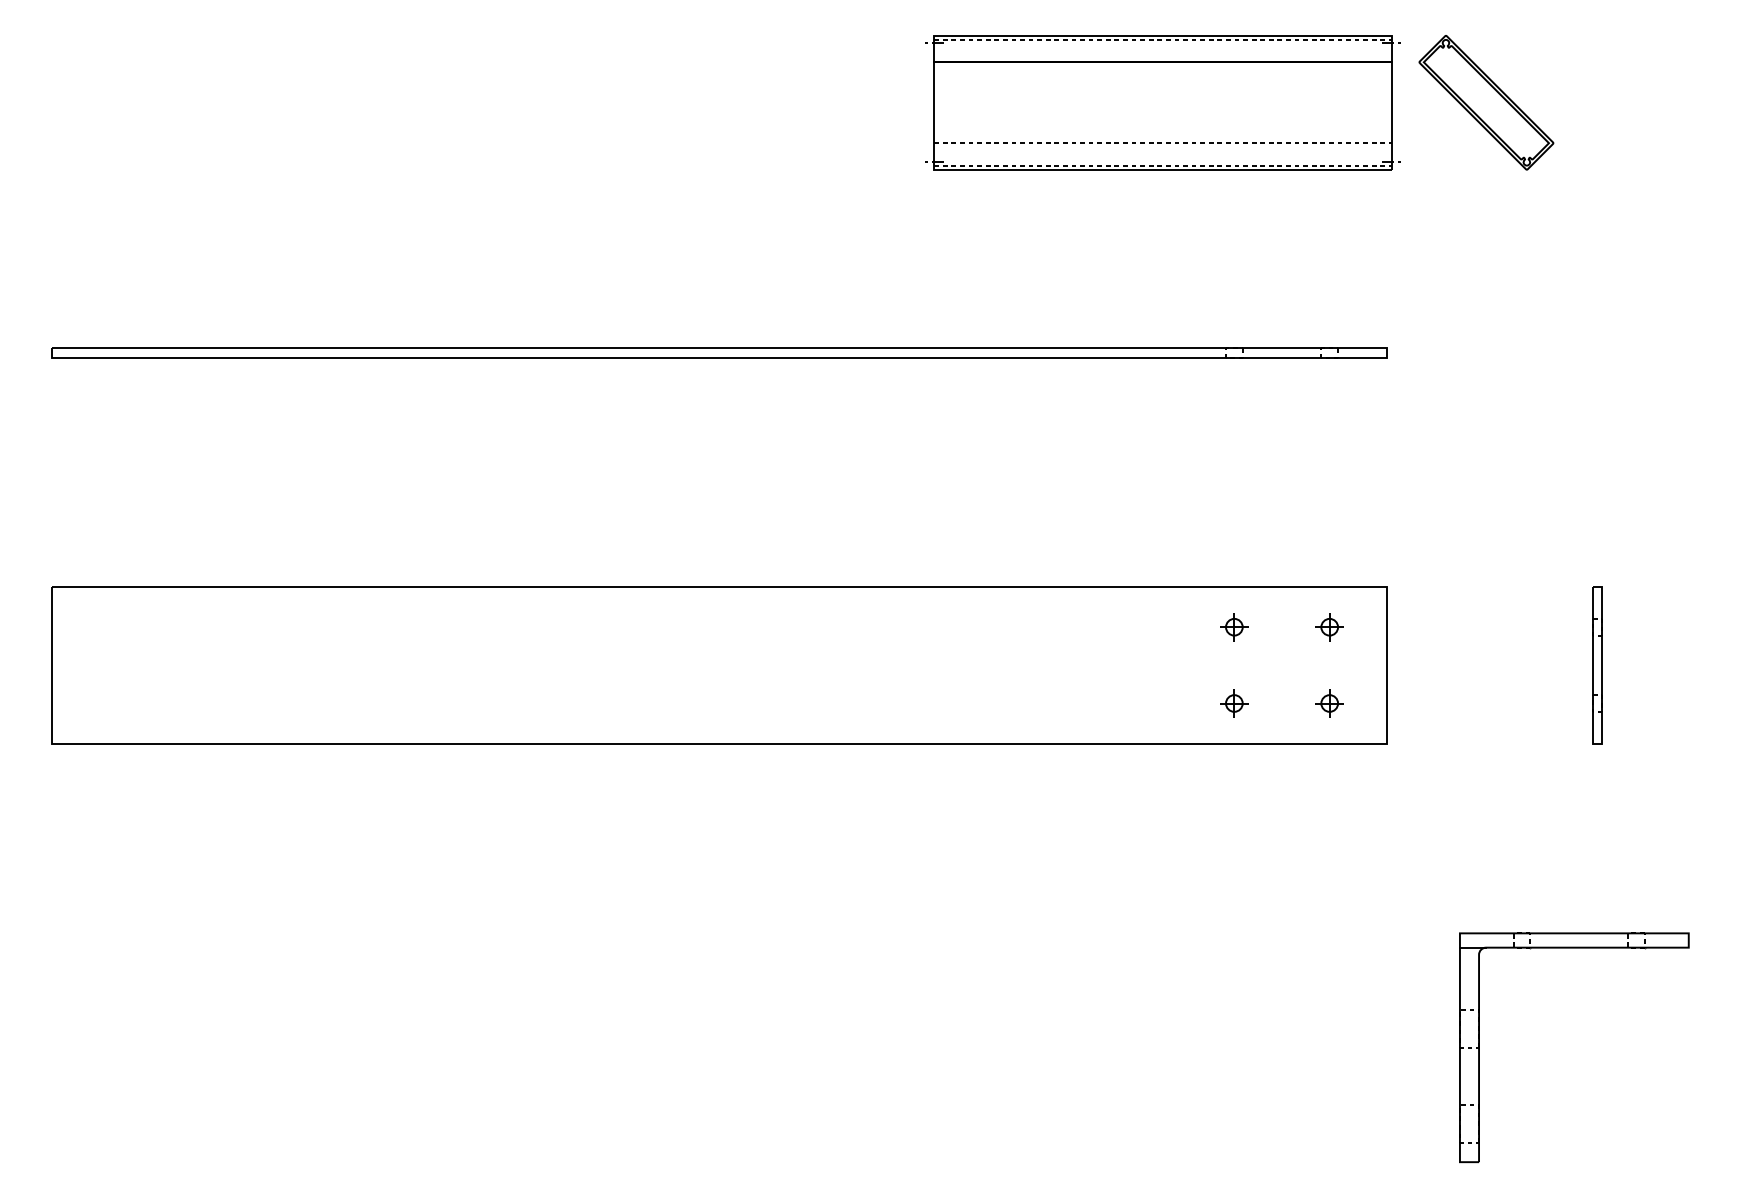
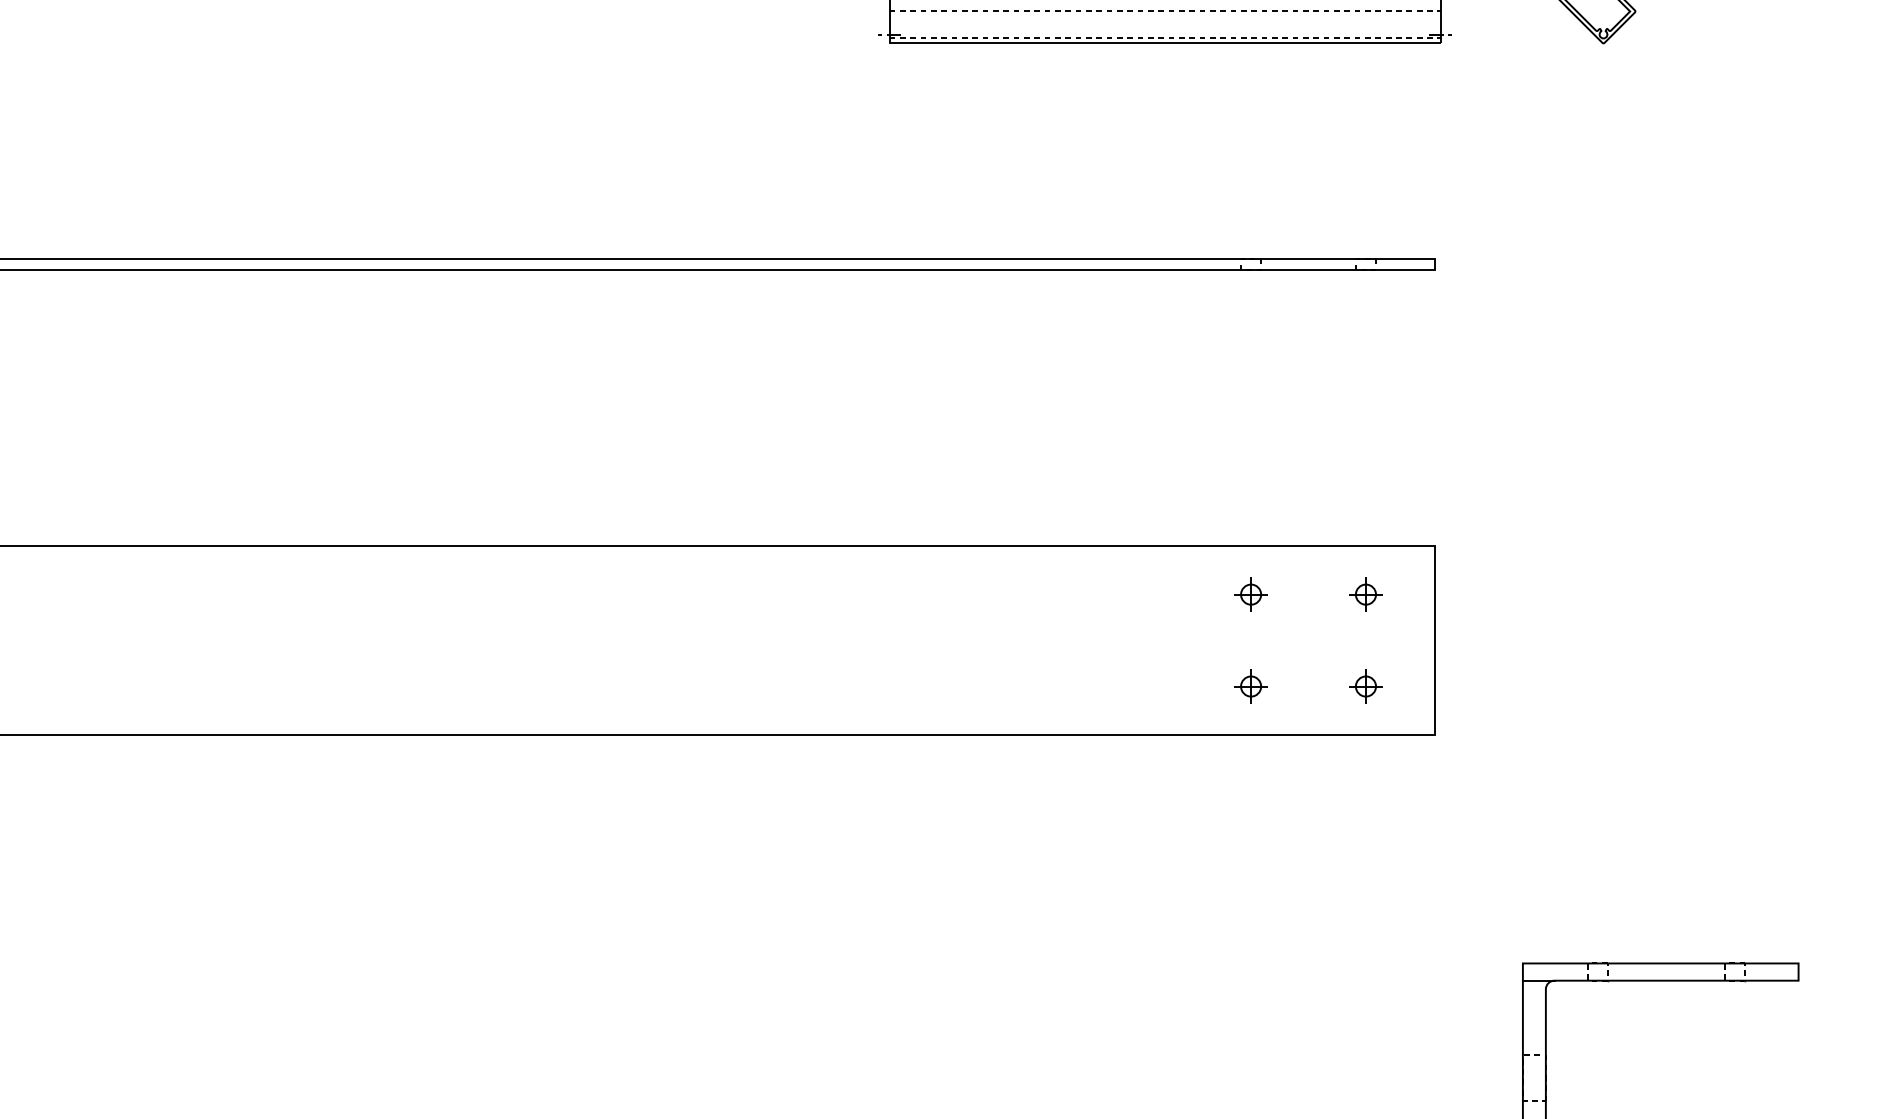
part: (1597, 665) -> (1688, 640), removed

